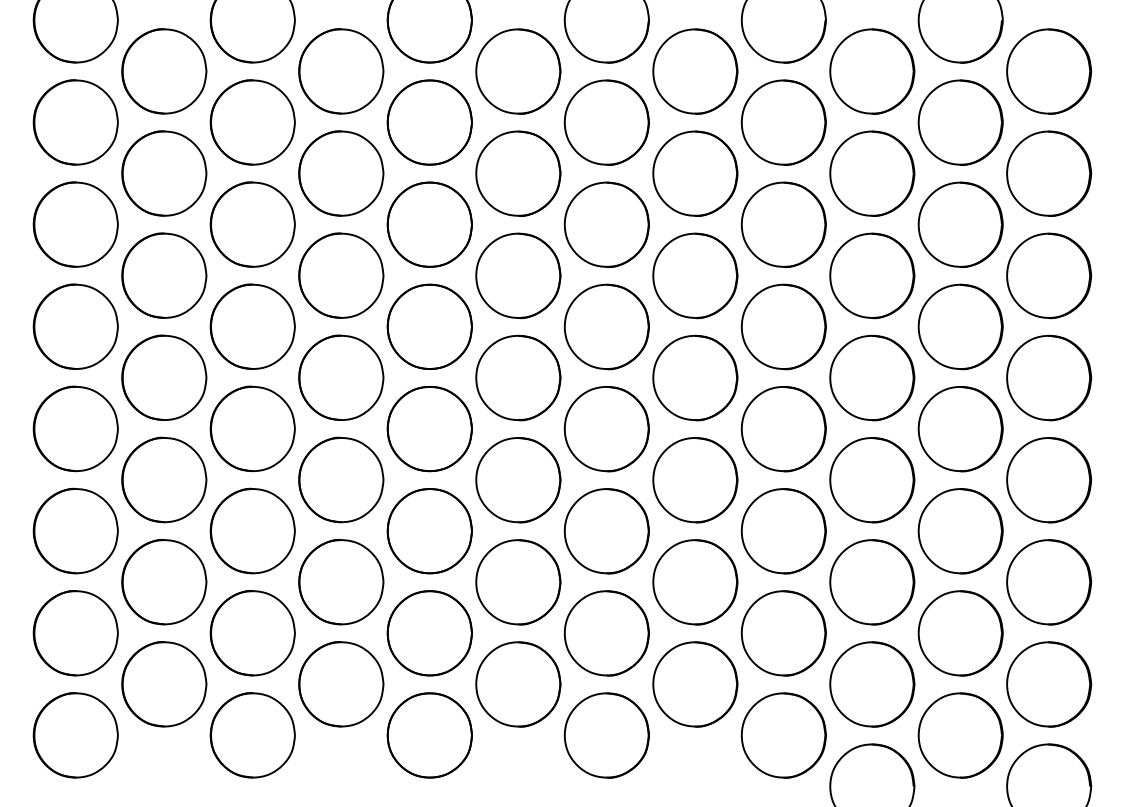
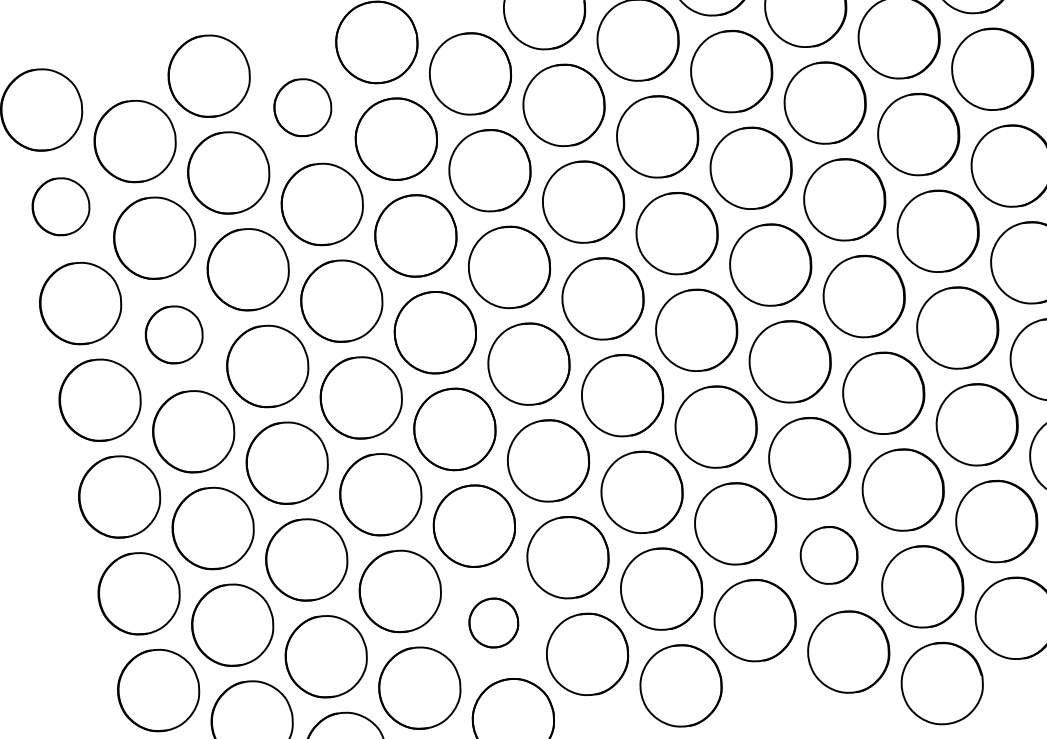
part: (341, 71) -> (303, 107), size x0.7
part: (75, 122) -> (60, 206), size x0.7
part: (164, 275) -> (174, 334), size x0.7
part: (429, 633) -> (493, 623), size x0.6
part: (783, 633) -> (828, 555), size x0.7

